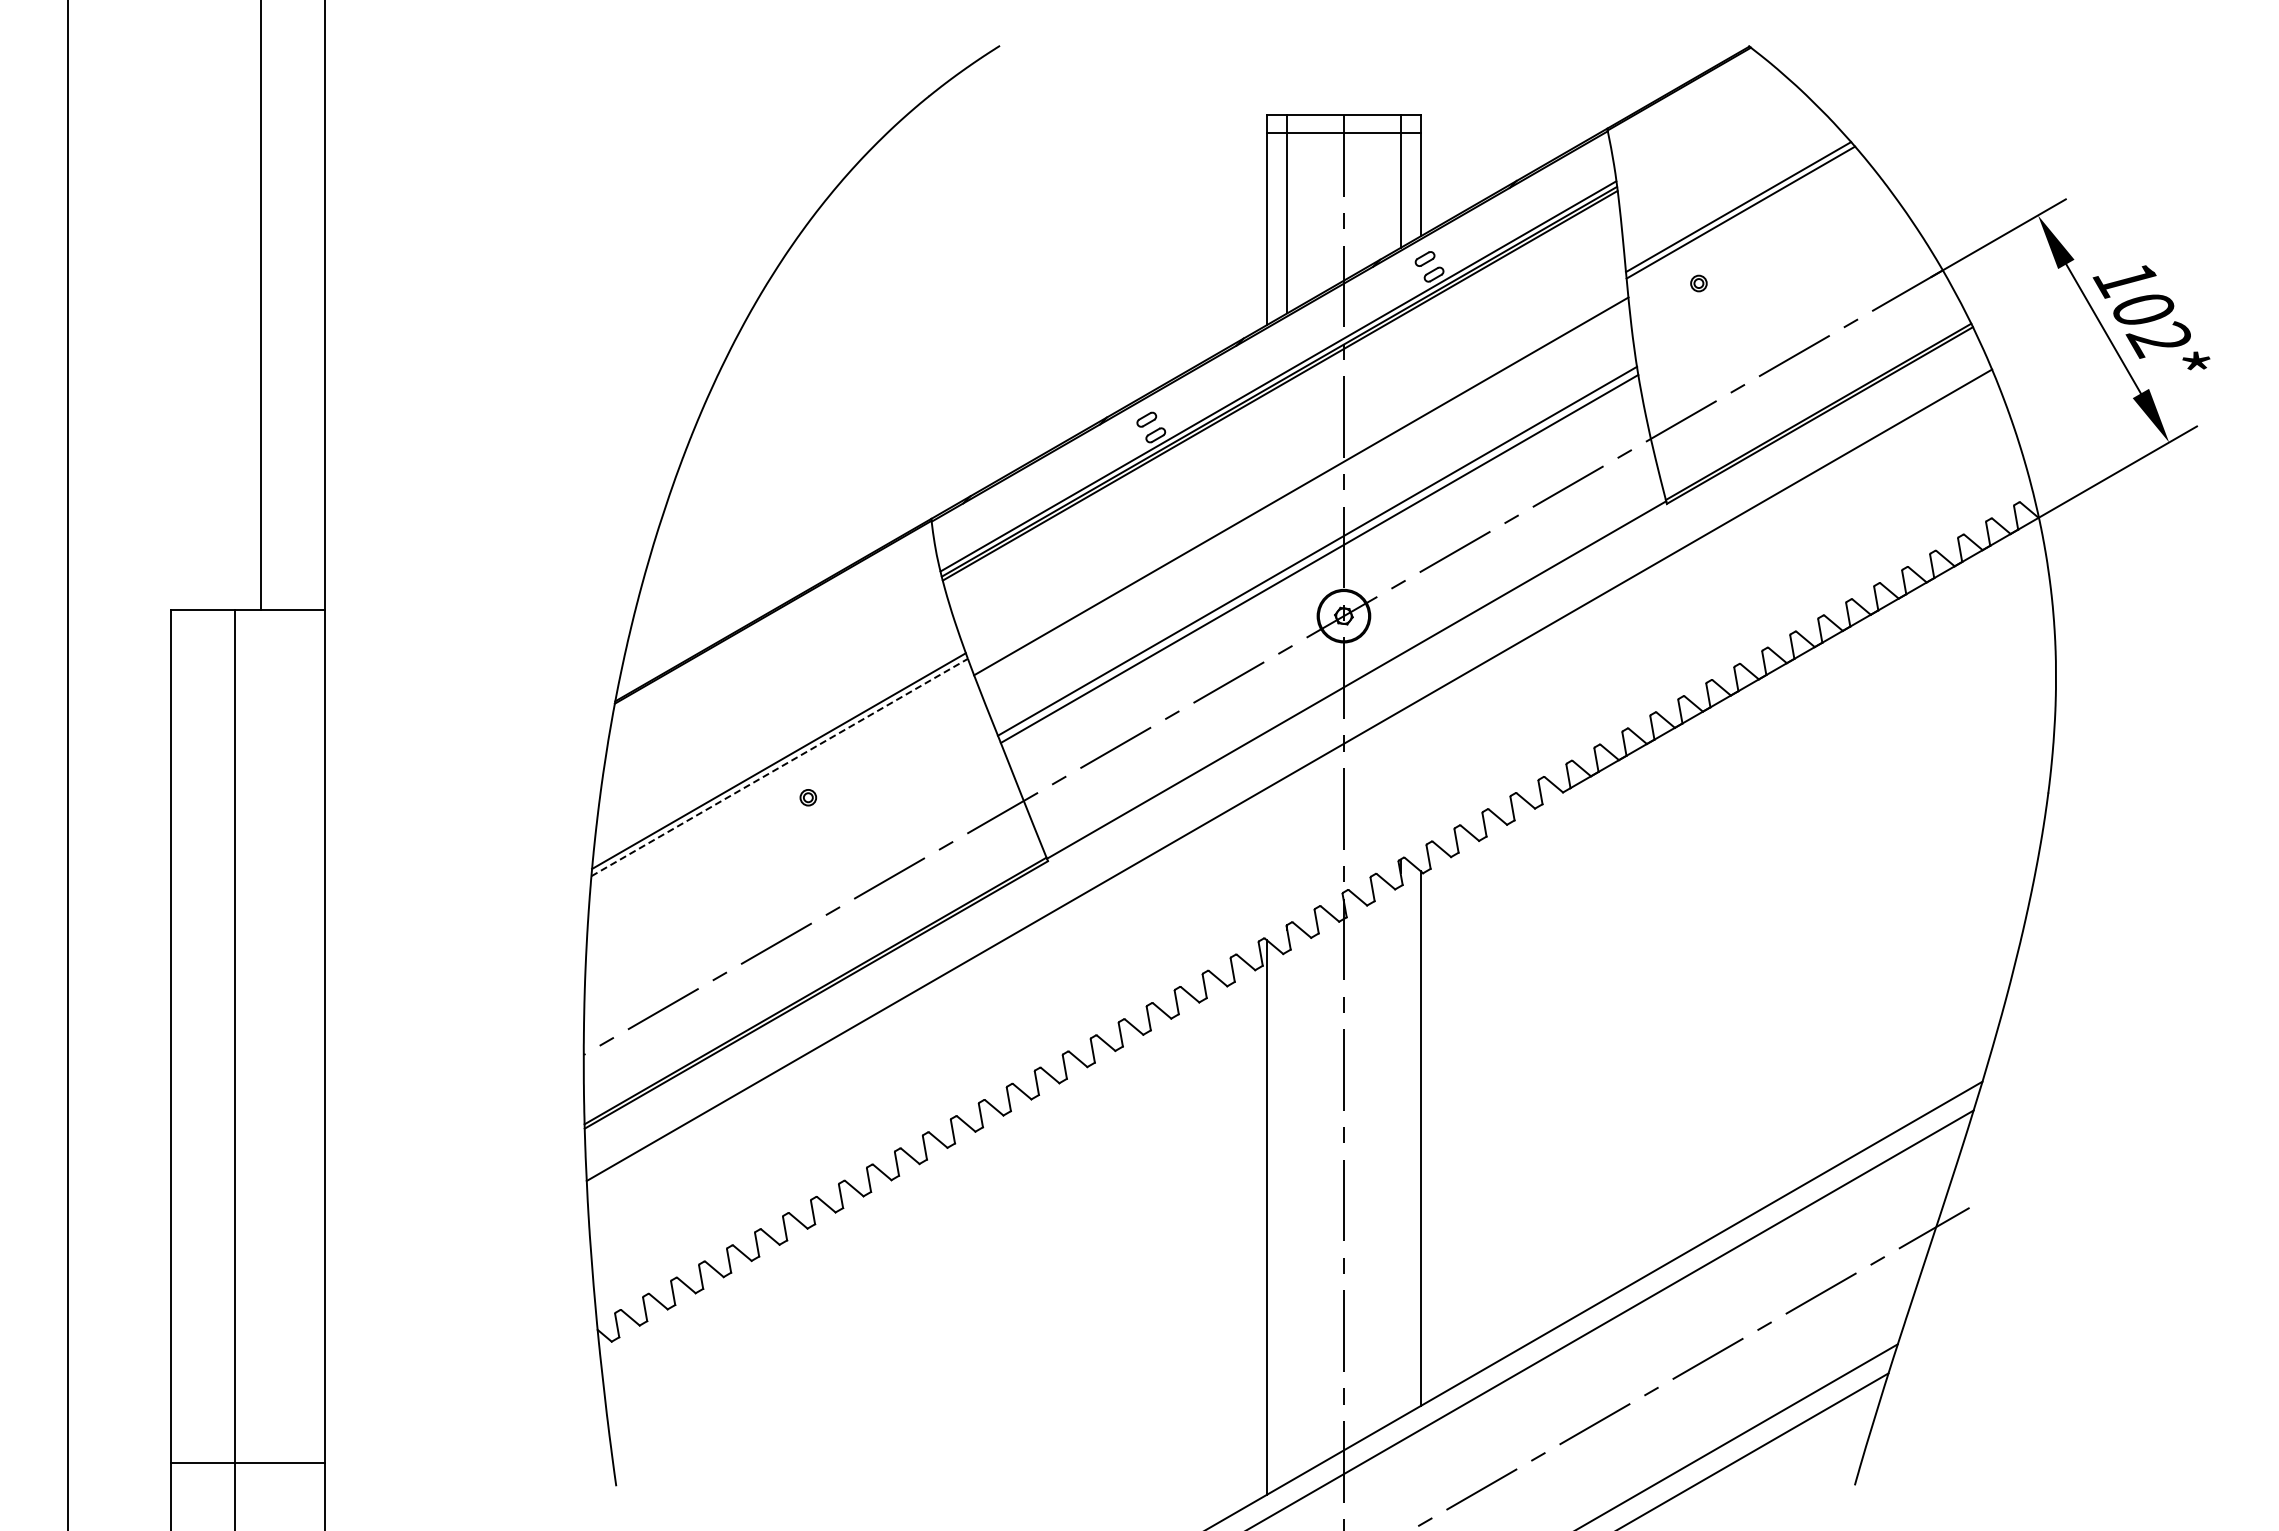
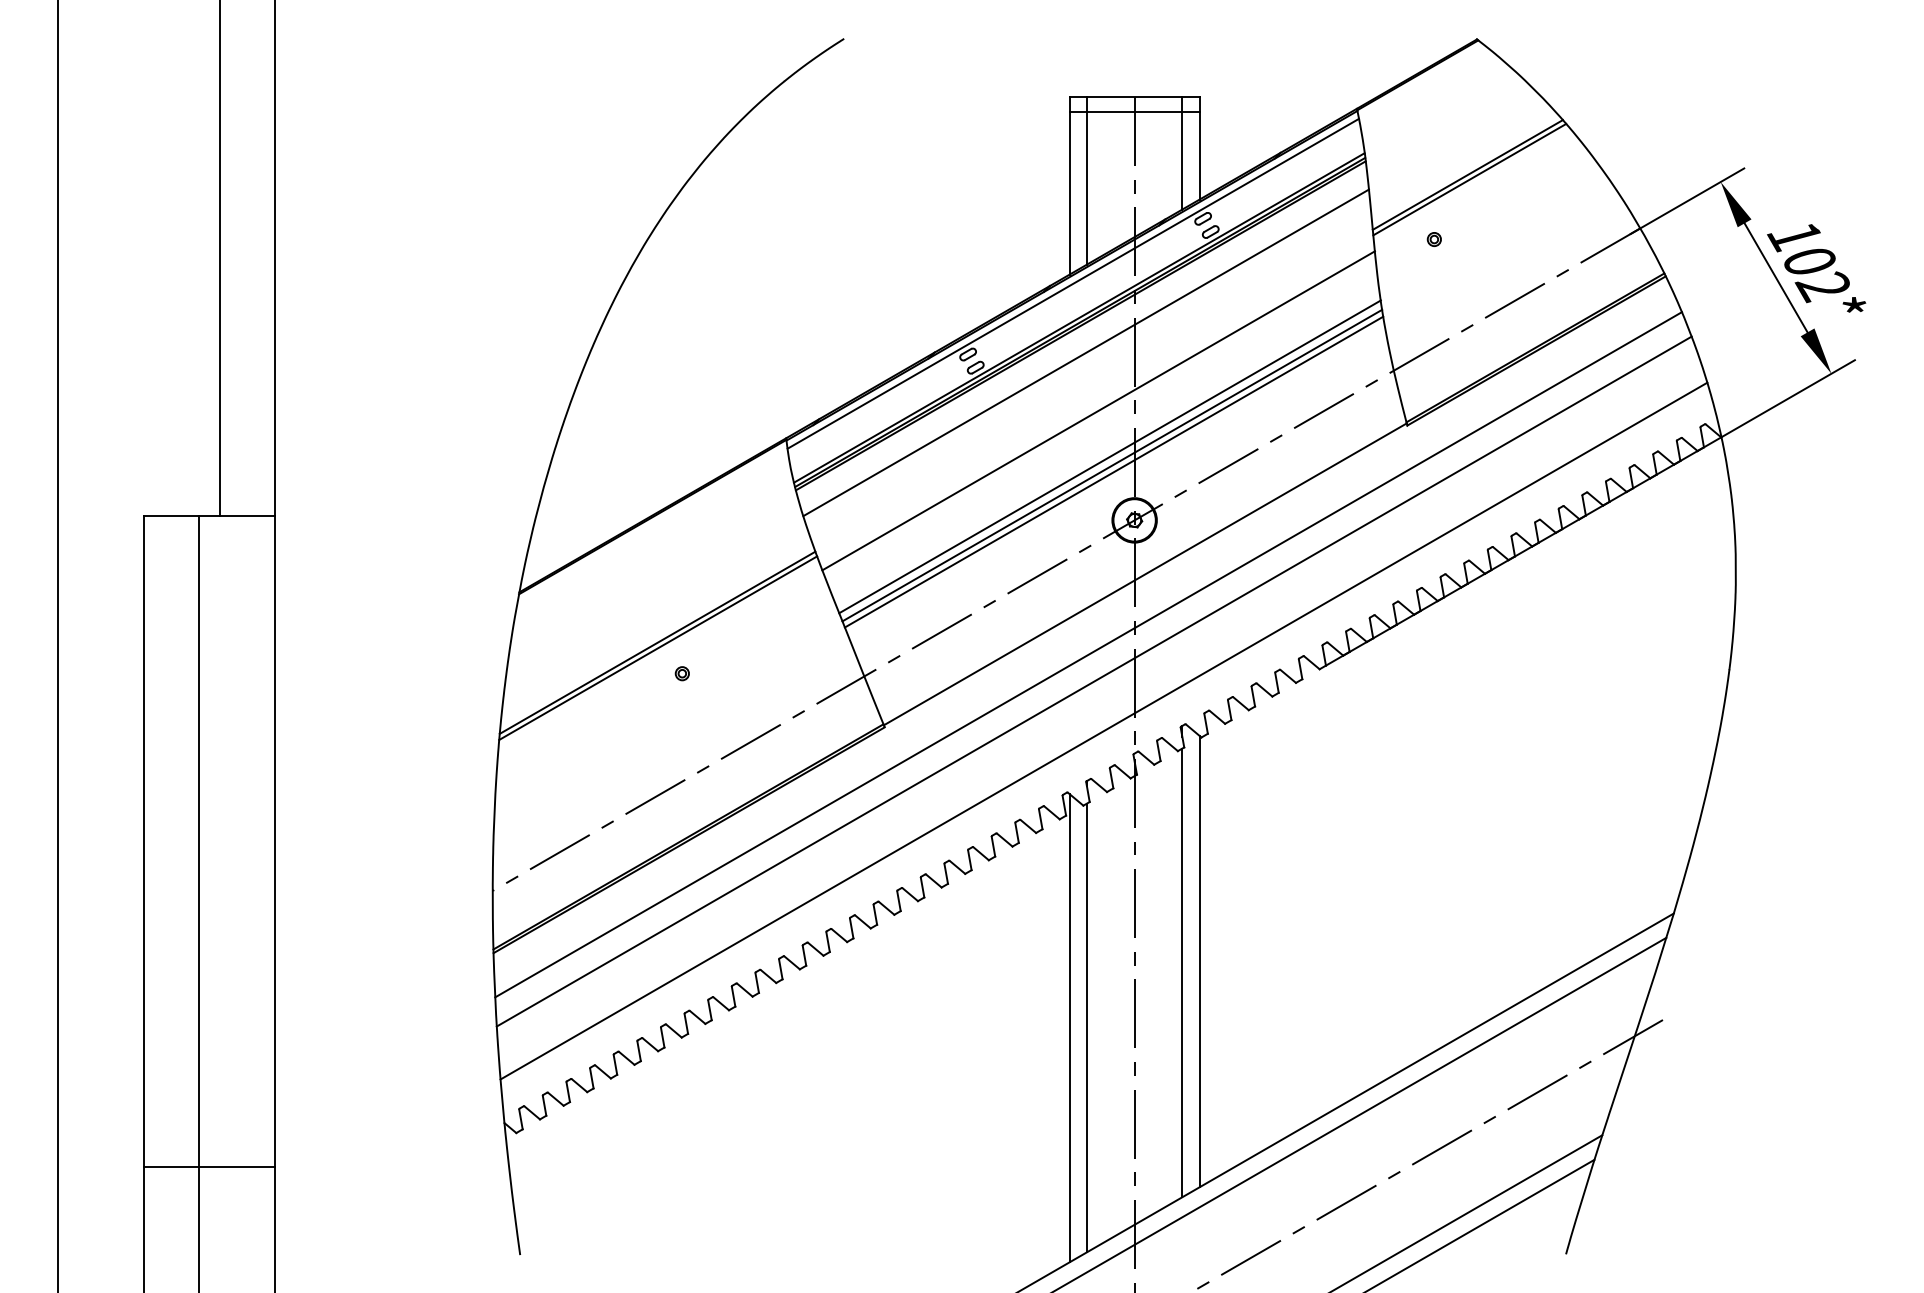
line: (1271, 335) -> (1073, 283), added
line: (1286, 417) -> (1086, 352), added
line: (1314, 540) -> (1109, 456), added
line: (780, 767) -> (658, 648), dashed -> solid
line: (1295, 806) -> (1093, 681), added
line: (1307, 865) -> (1103, 730), added
line: (1400, 1151) -> (1182, 972), added
line: (1287, 1217) -> (1086, 1028), added
line: (248, 1462) -> (209, 1166), moved

